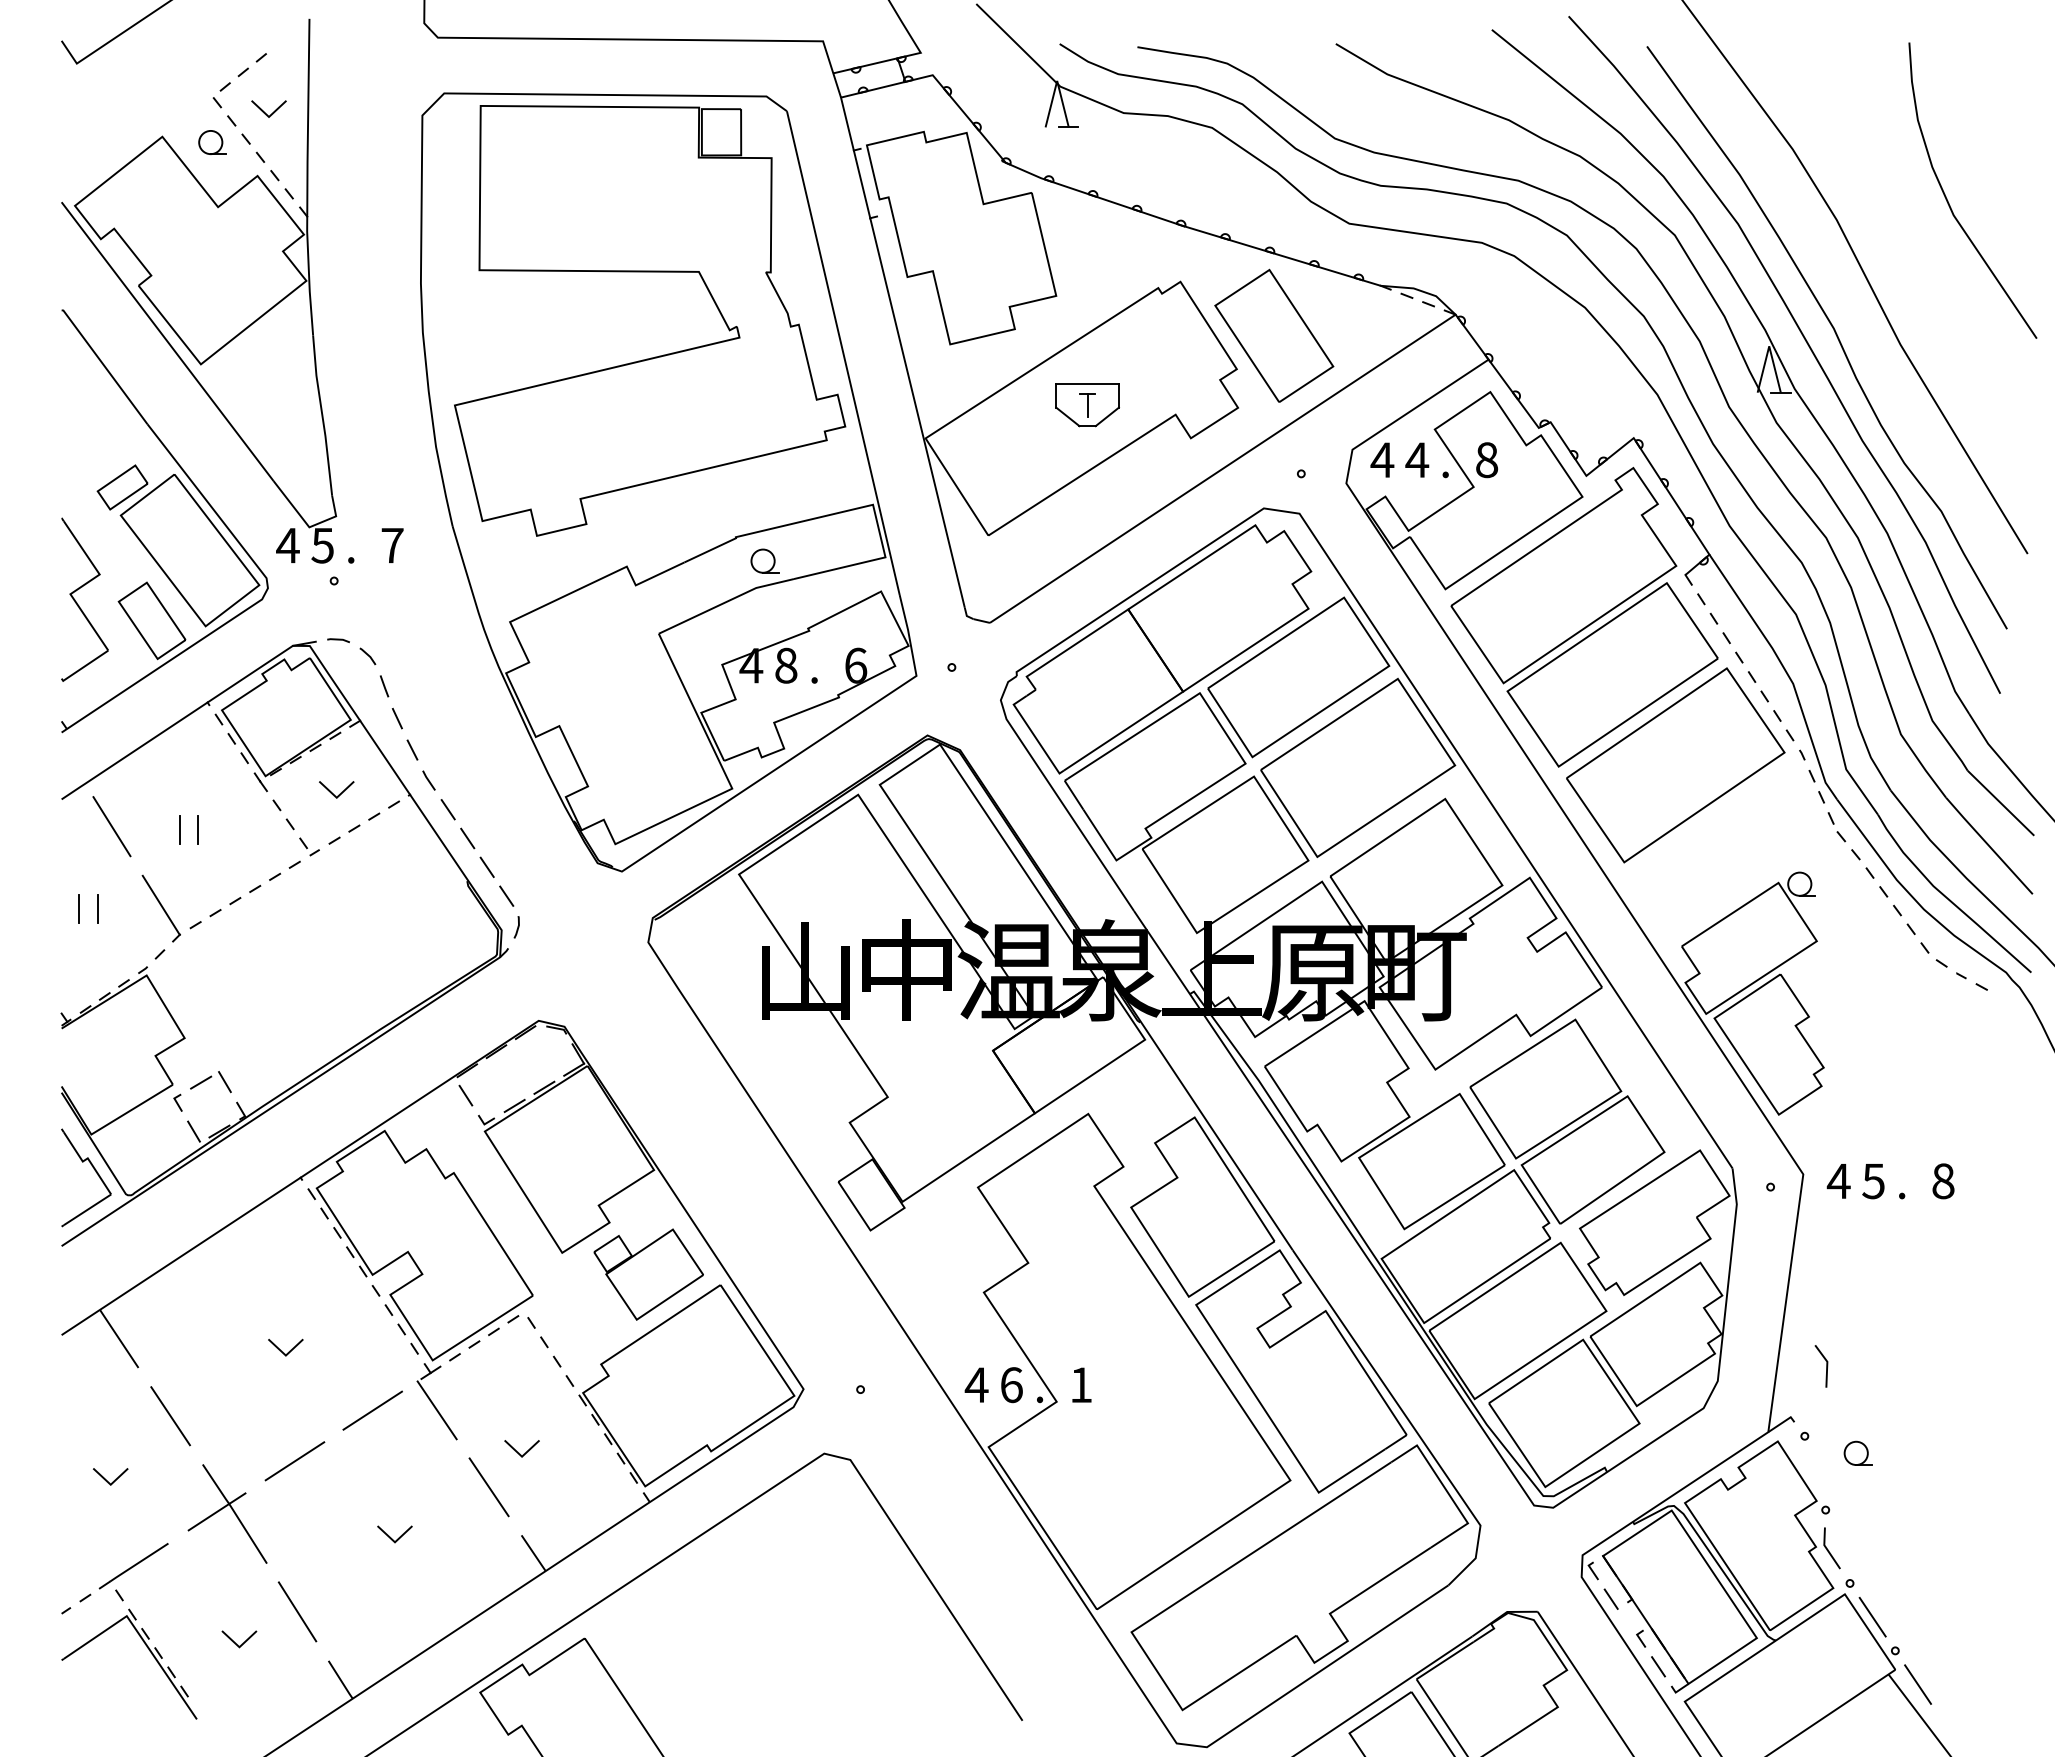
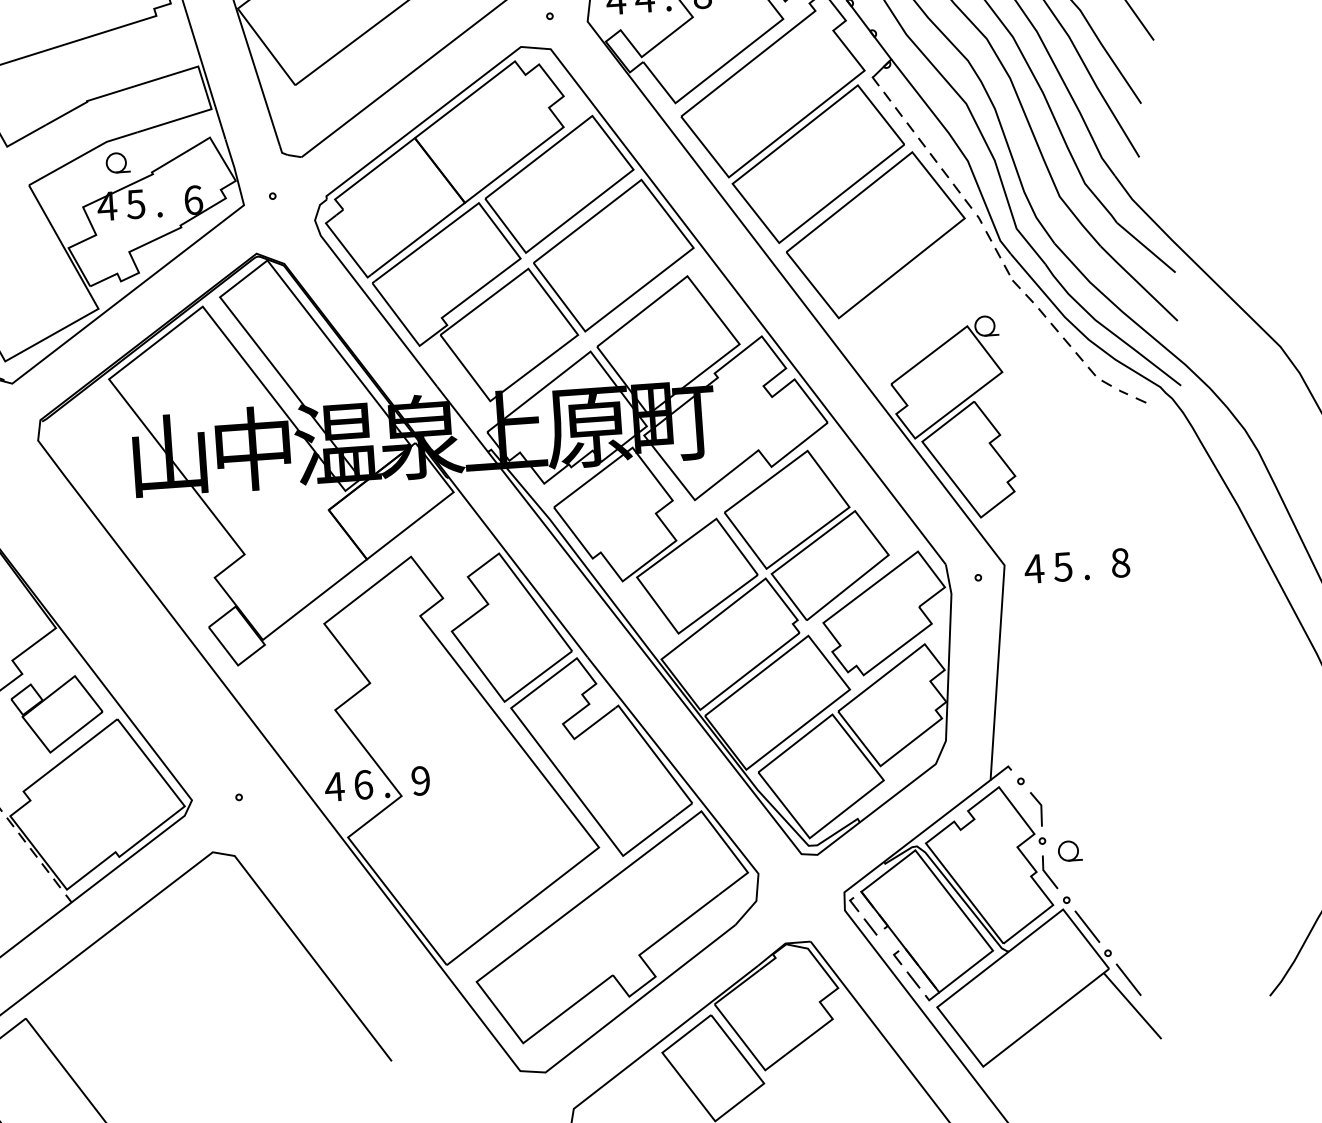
part: (764, 560) -> (117, 162), moved
text: (785, 665) -> (135, 204), 8 -> 5
line: (1826, 1366) -> (1040, 809), moved
text: (1080, 1385) -> (420, 781), 1 -> 9
part: (1857, 1452) -> (1069, 850), moved

